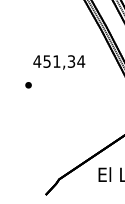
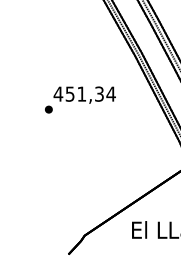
part: (28, 85) -> (48, 109), moved

